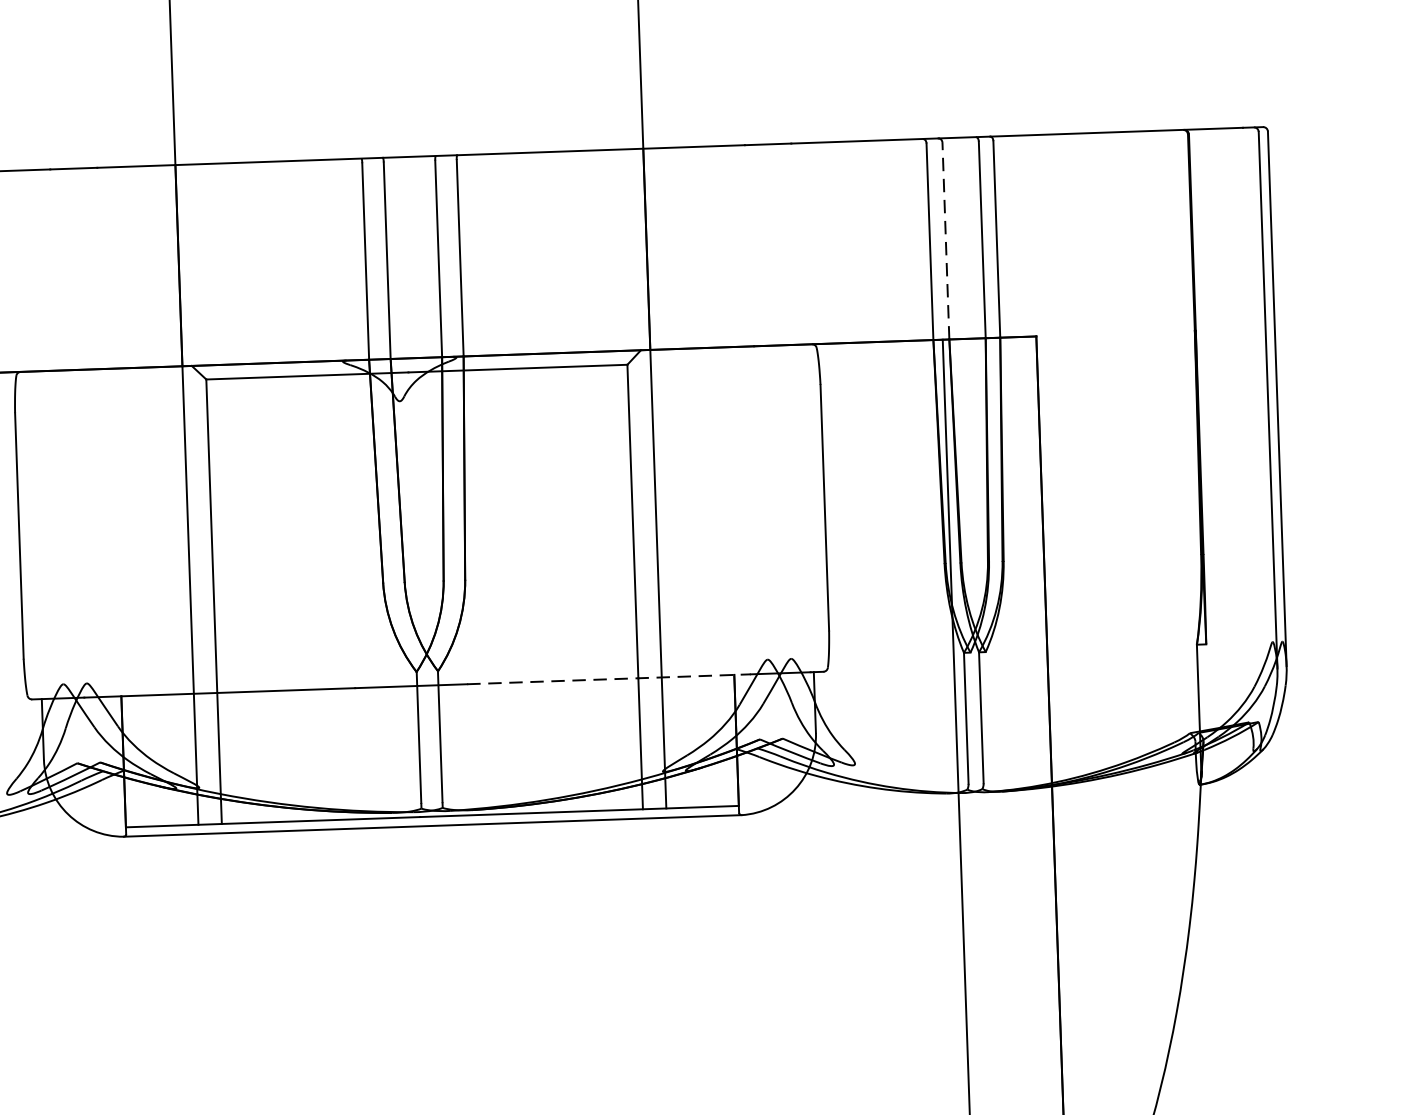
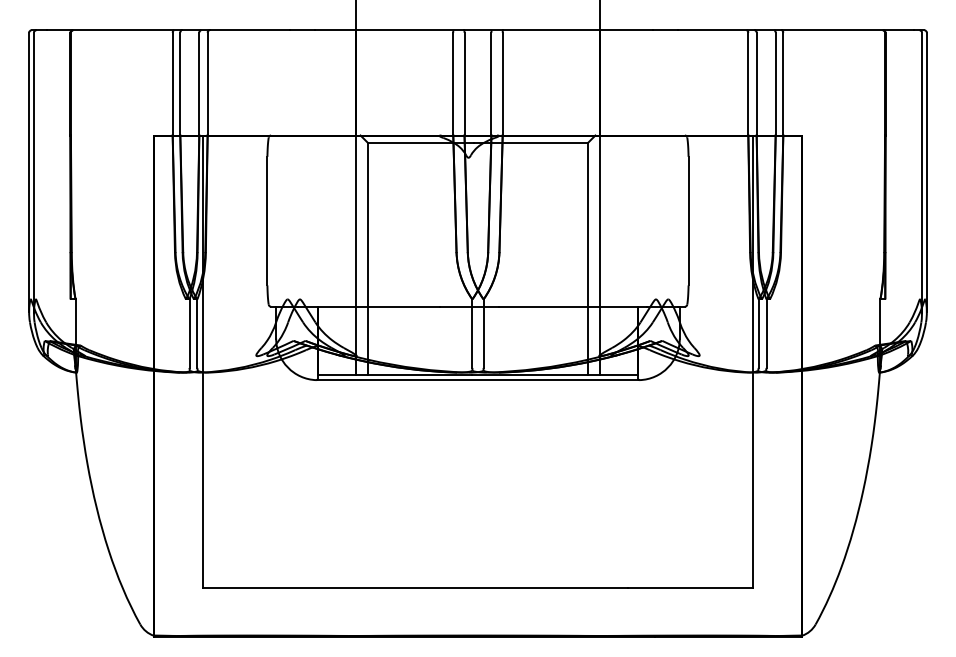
line: (945, 240) -> (756, 83), dashed -> solid
line: (610, 678) -> (573, 306), dashed -> solid

